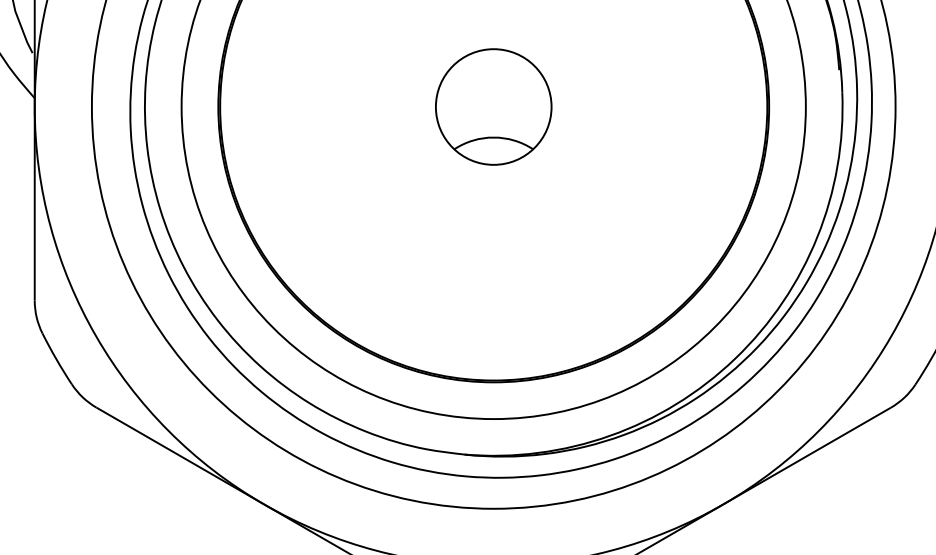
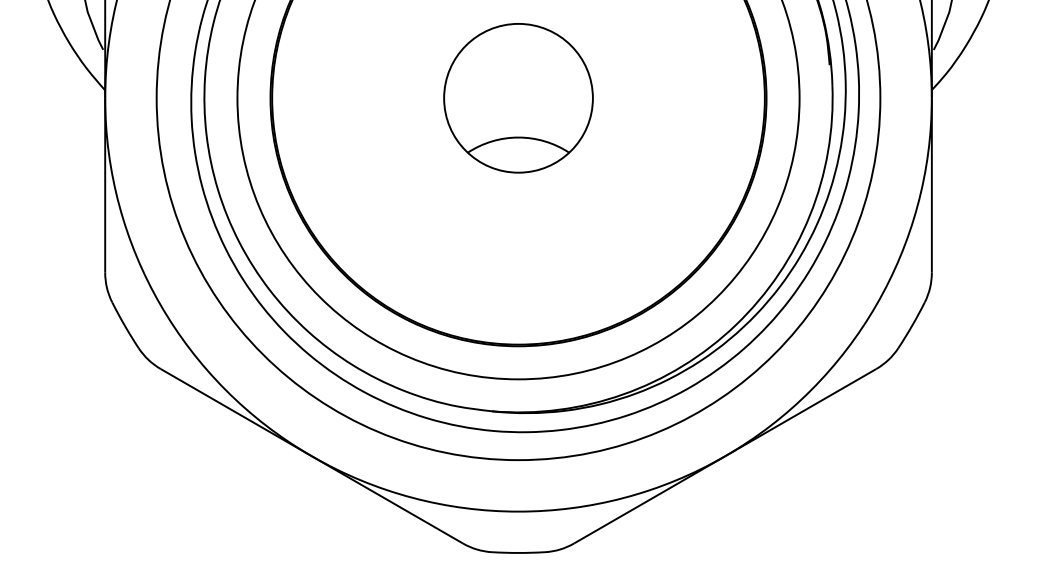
part: (493, 107) -> (518, 98), size x1.43

